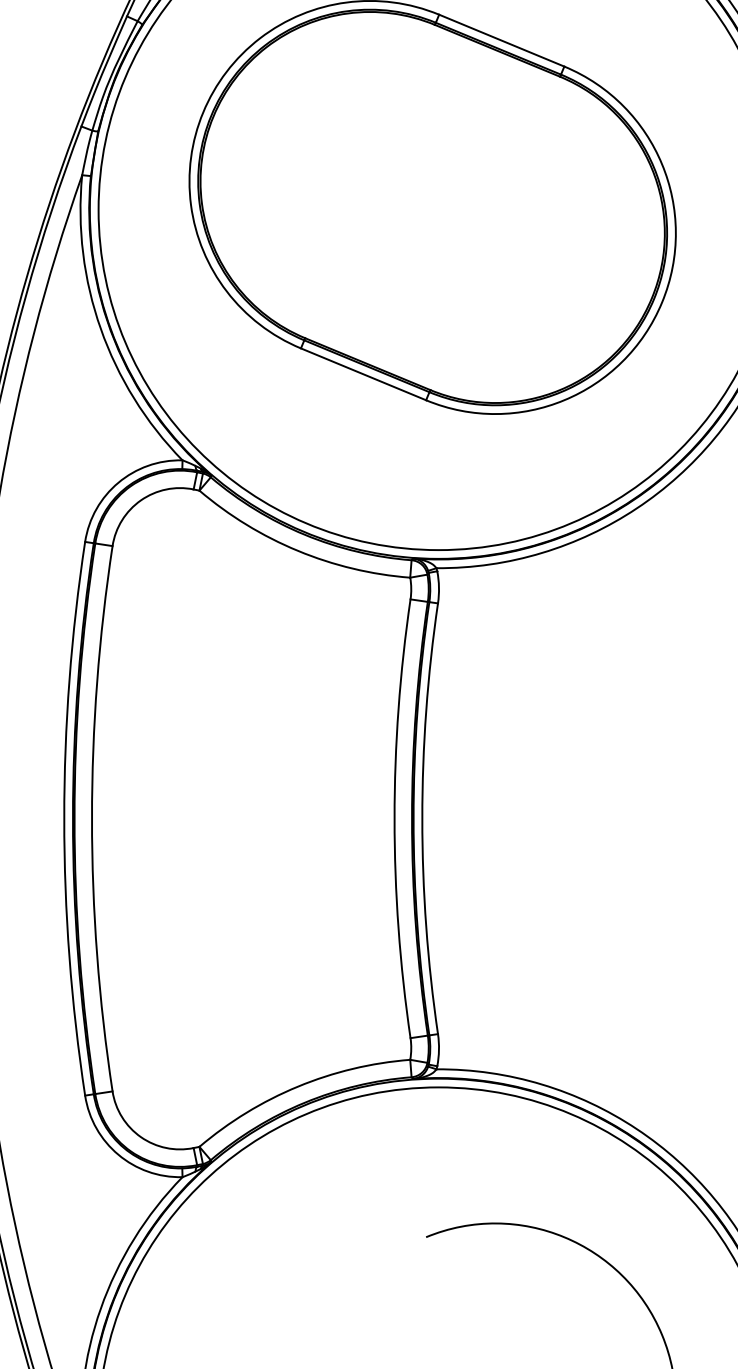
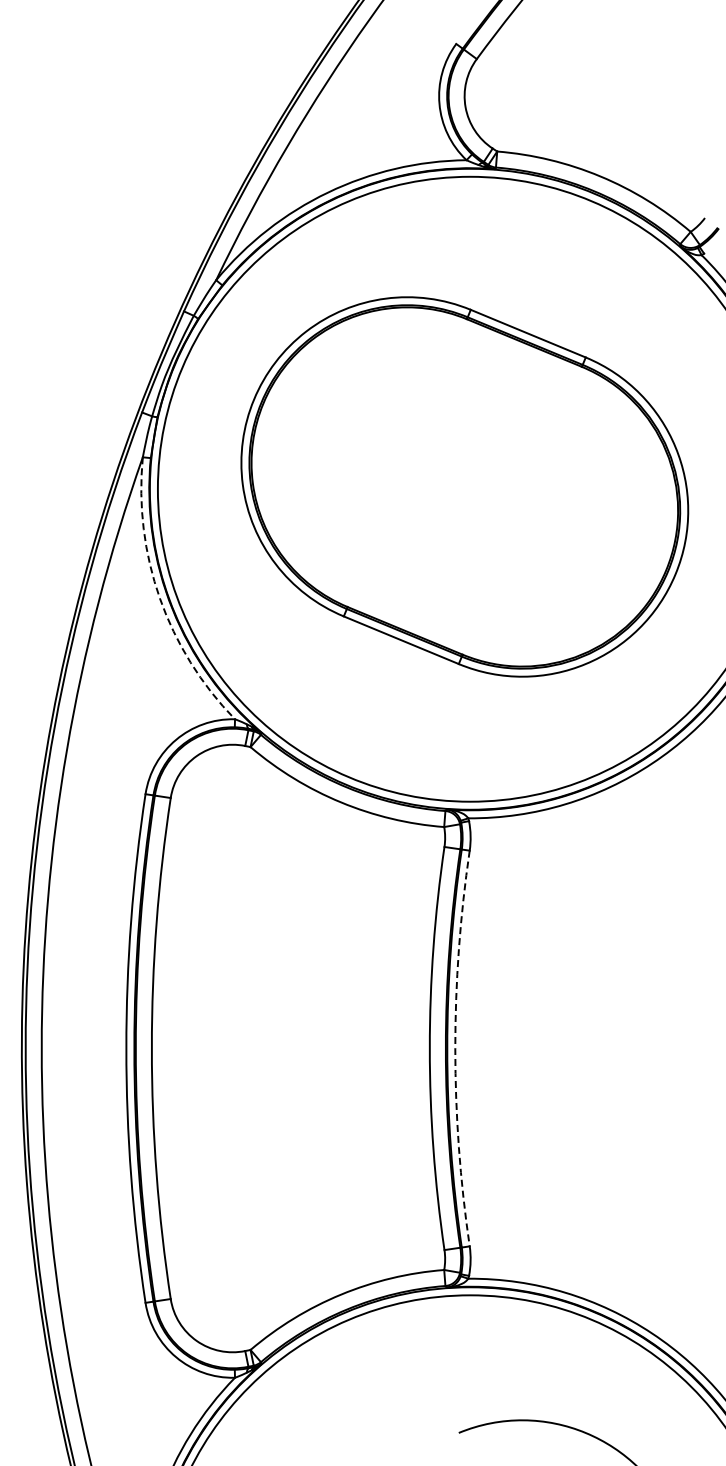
arc: (100, 328) -> (159, 598), solid -> dashed
arc: (422, 818) -> (455, 1048), solid -> dashed

